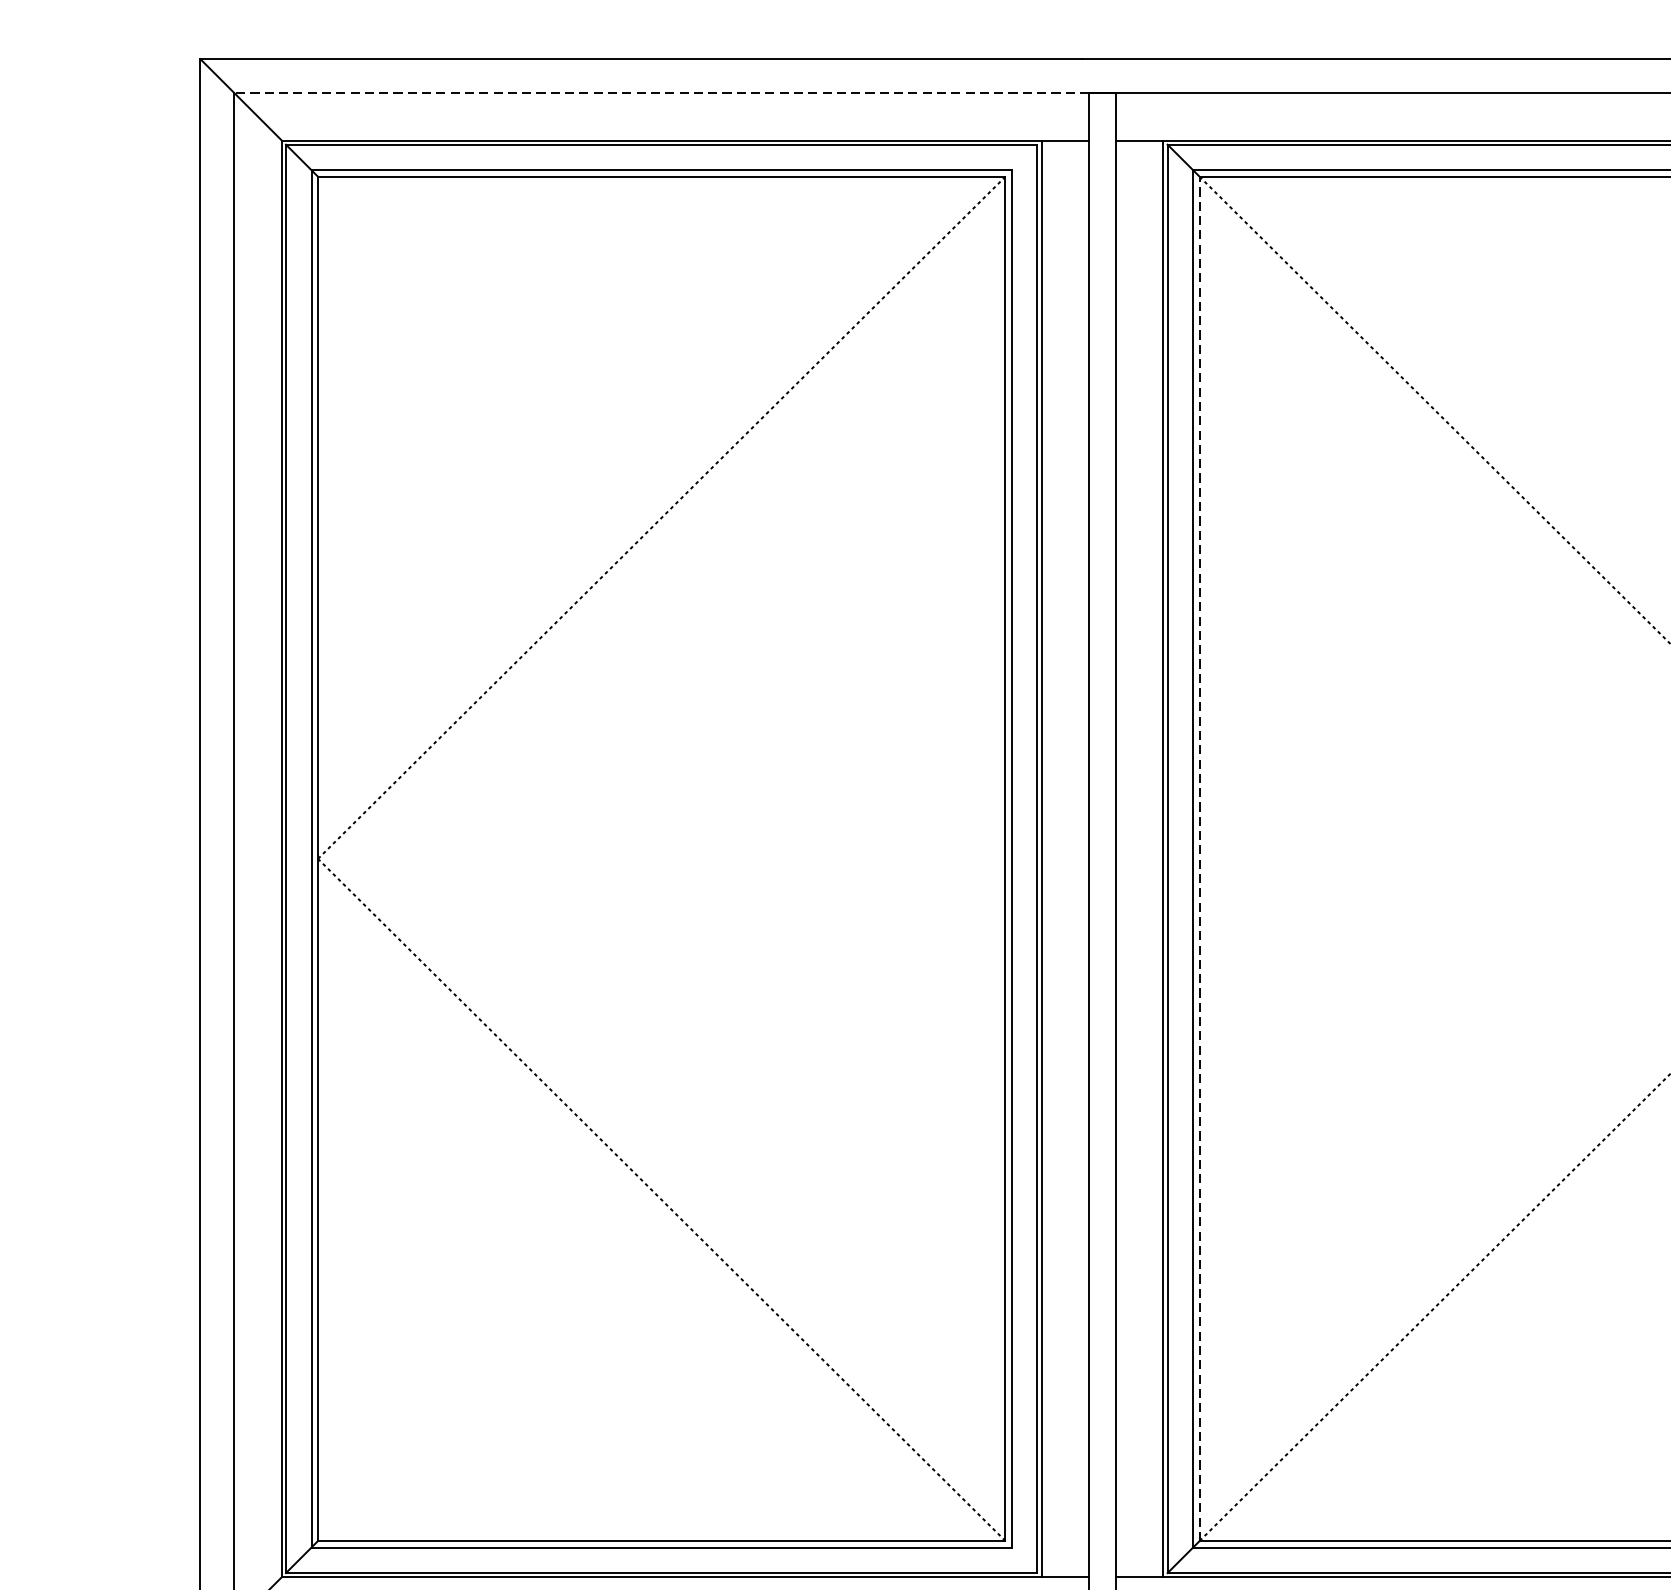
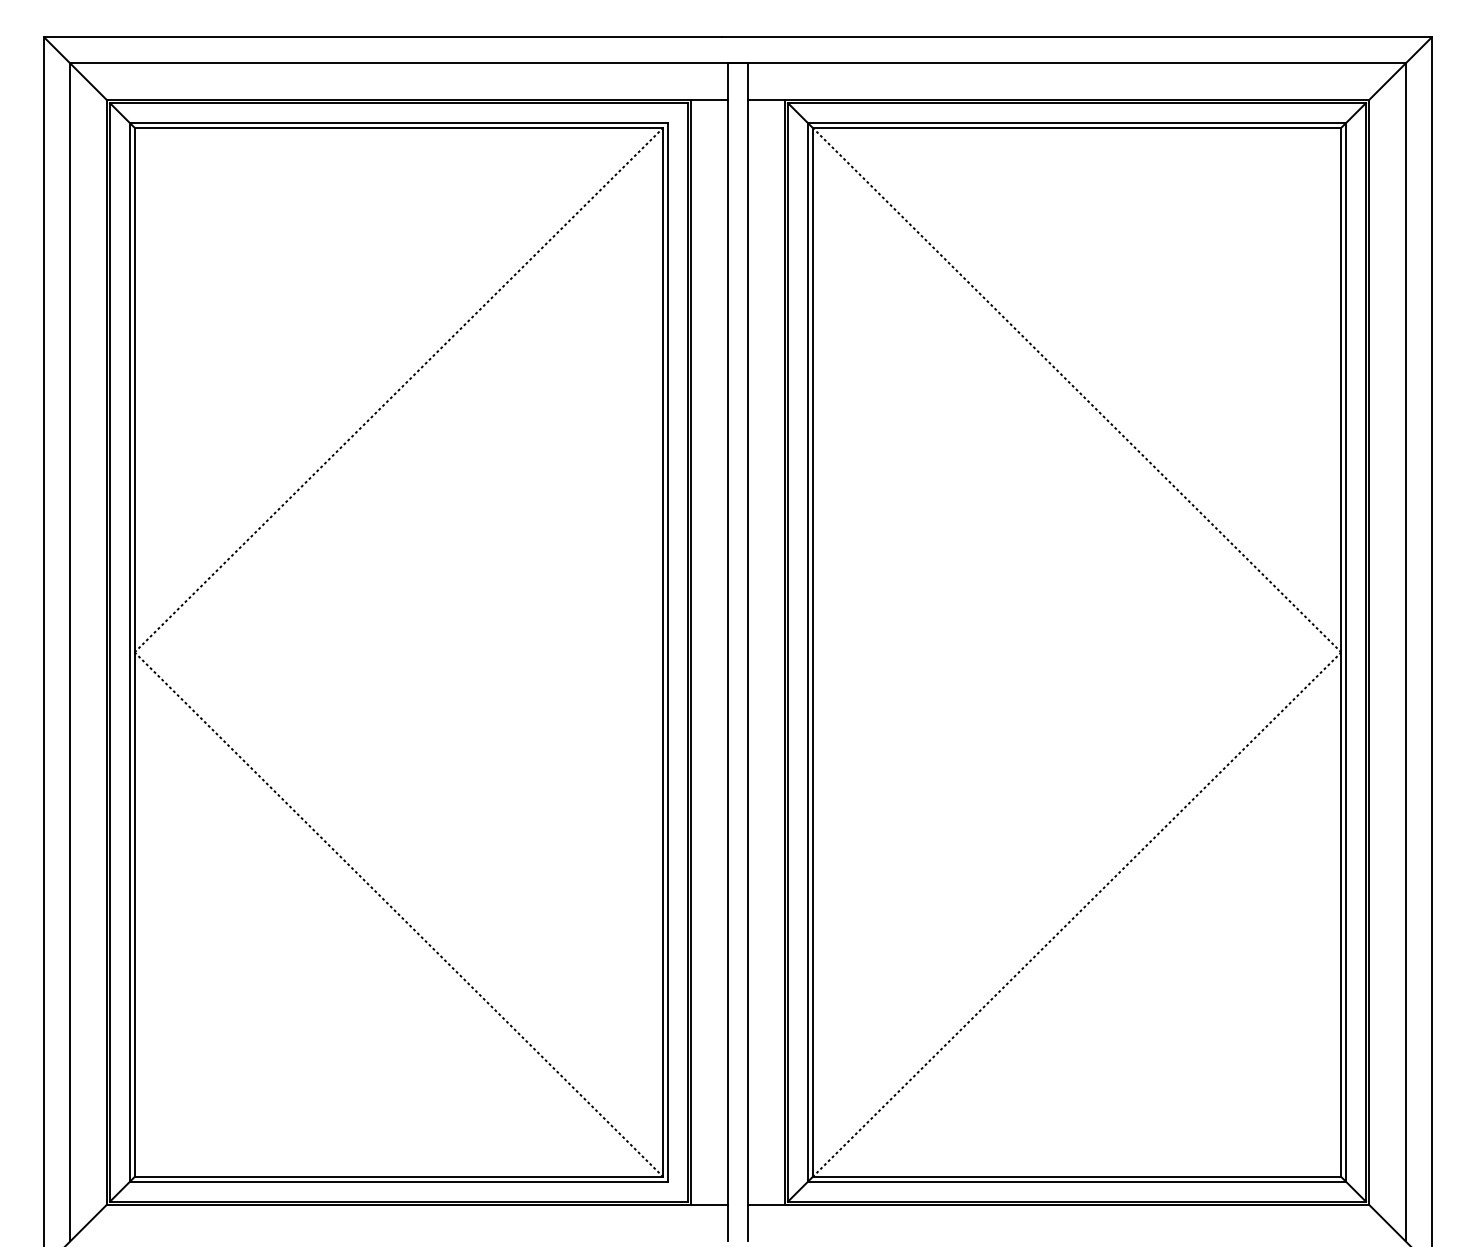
line: (661, 93) -> (398, 63), dashed -> solid
line: (1199, 858) -> (812, 652), dashed -> solid

